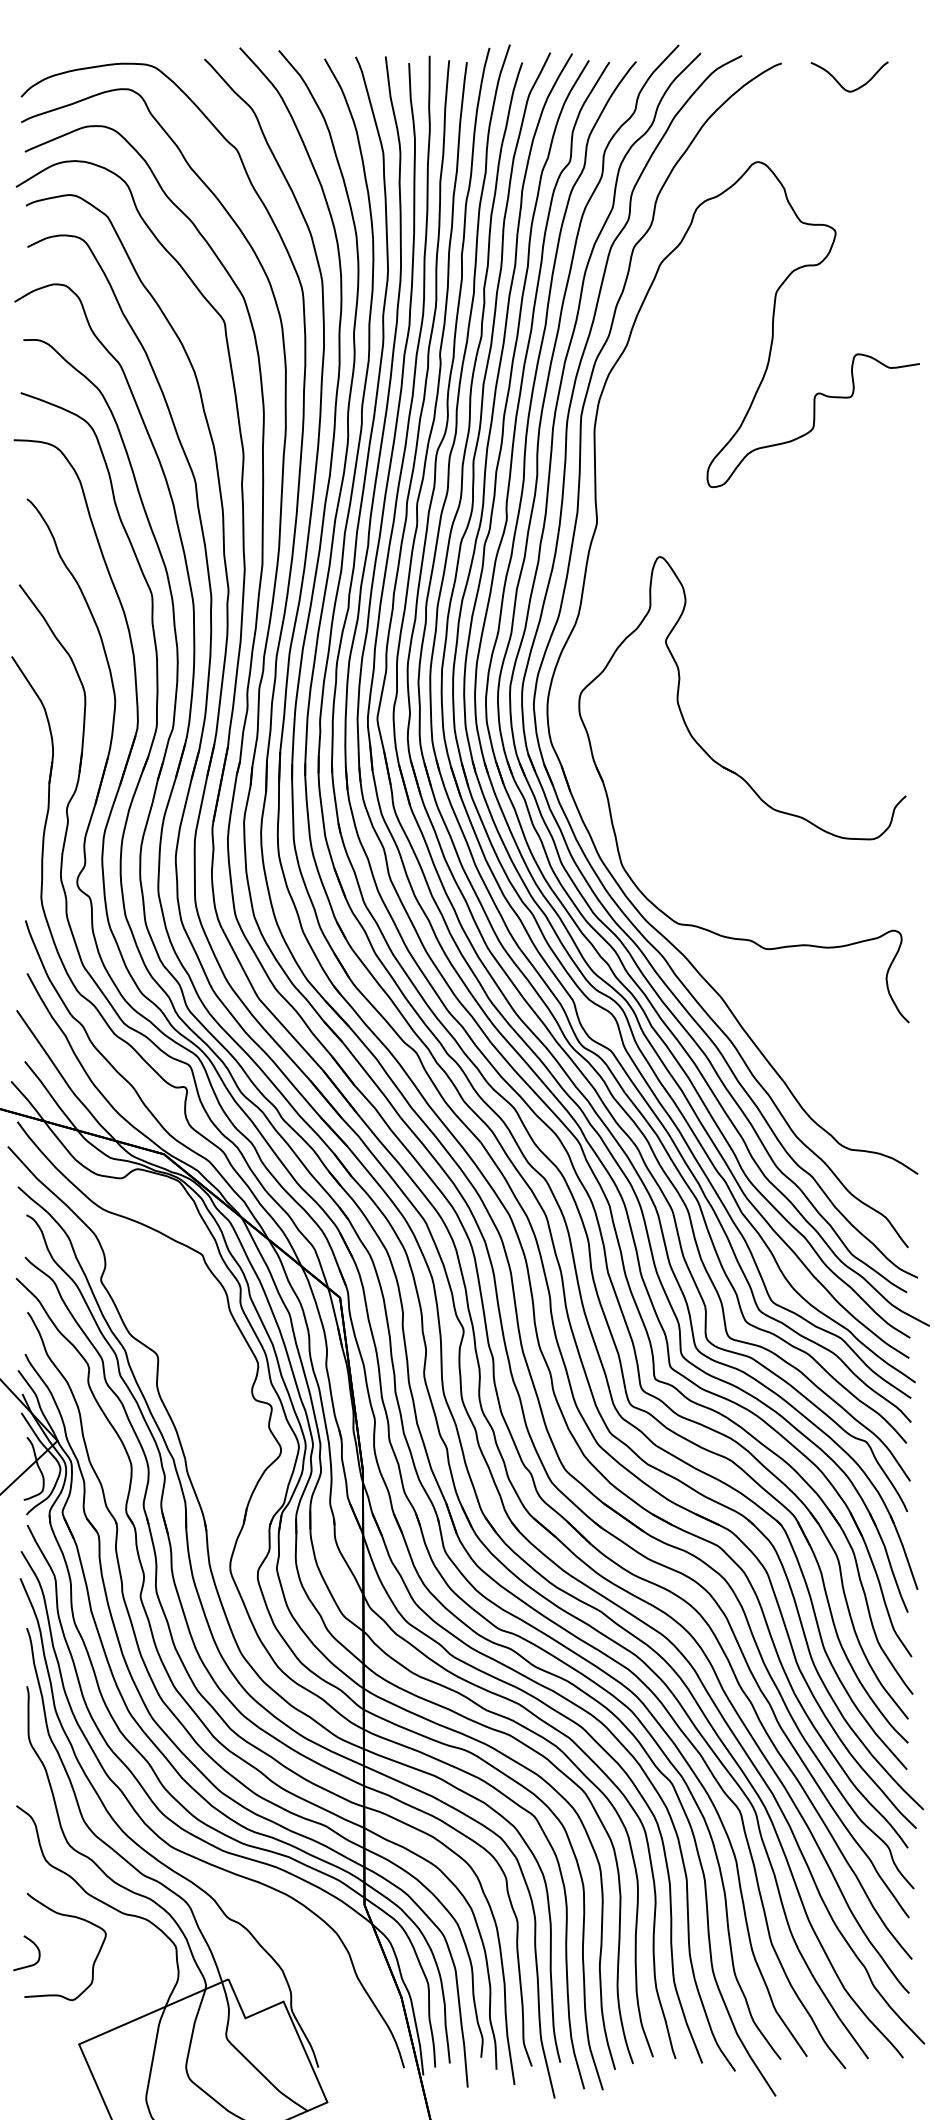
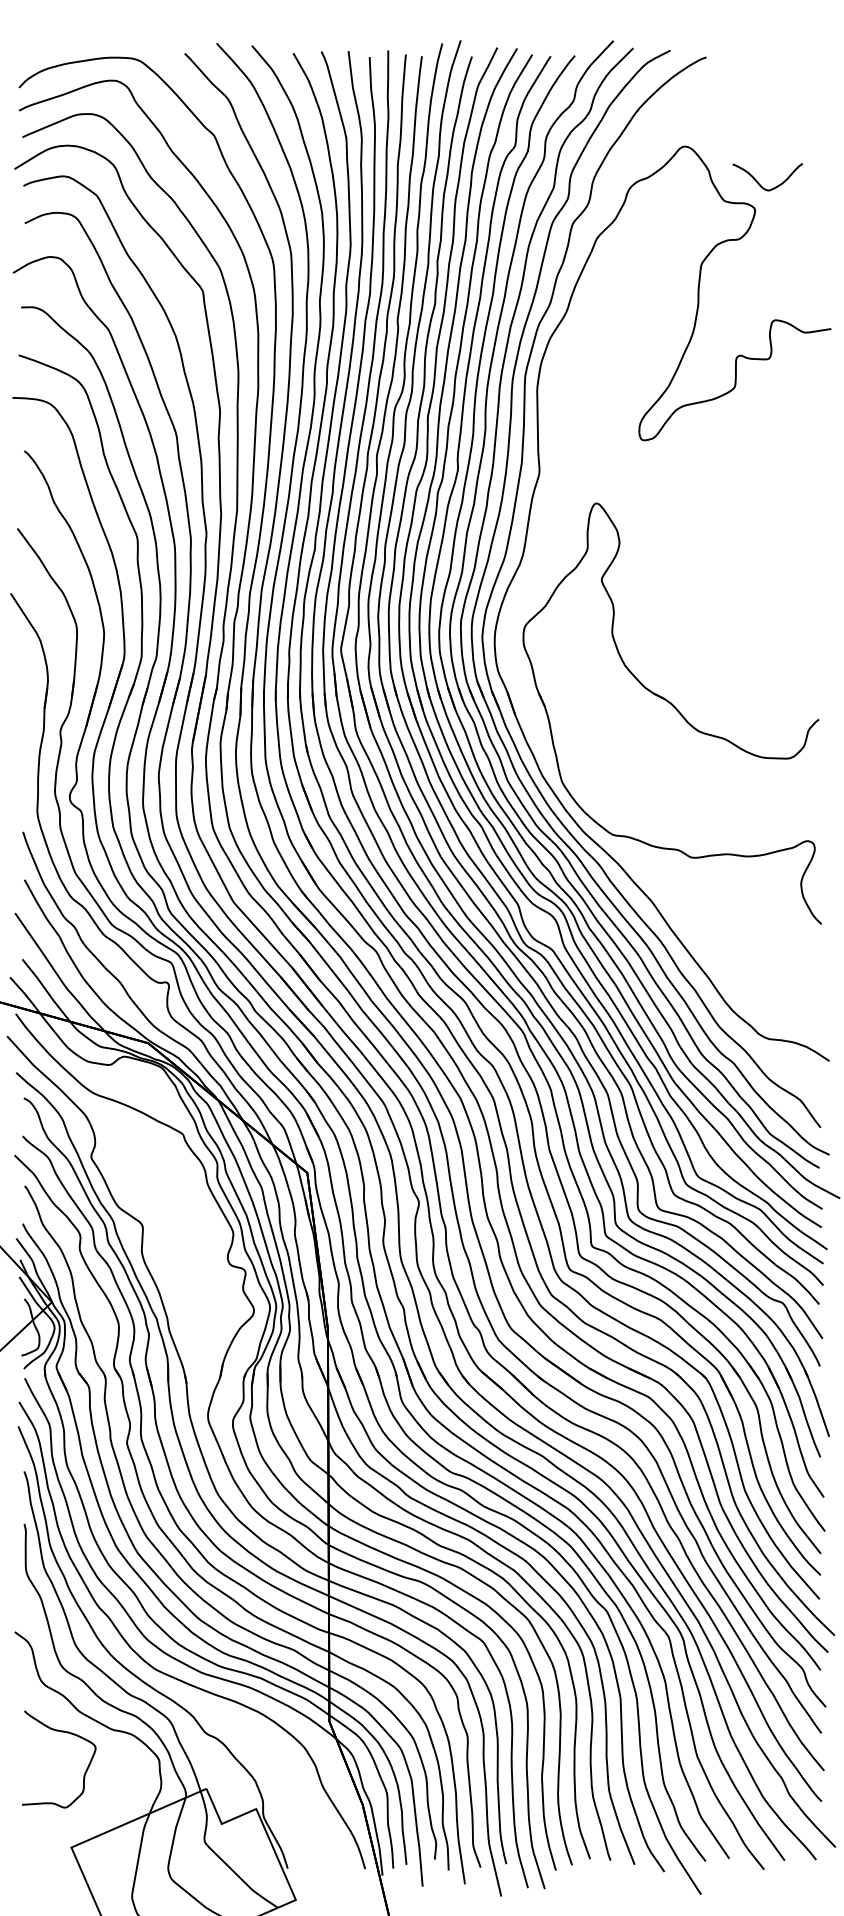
curve: (841, 84) -> (760, 183), moved
curve: (34, 1945) -> (31, 1758), removed

